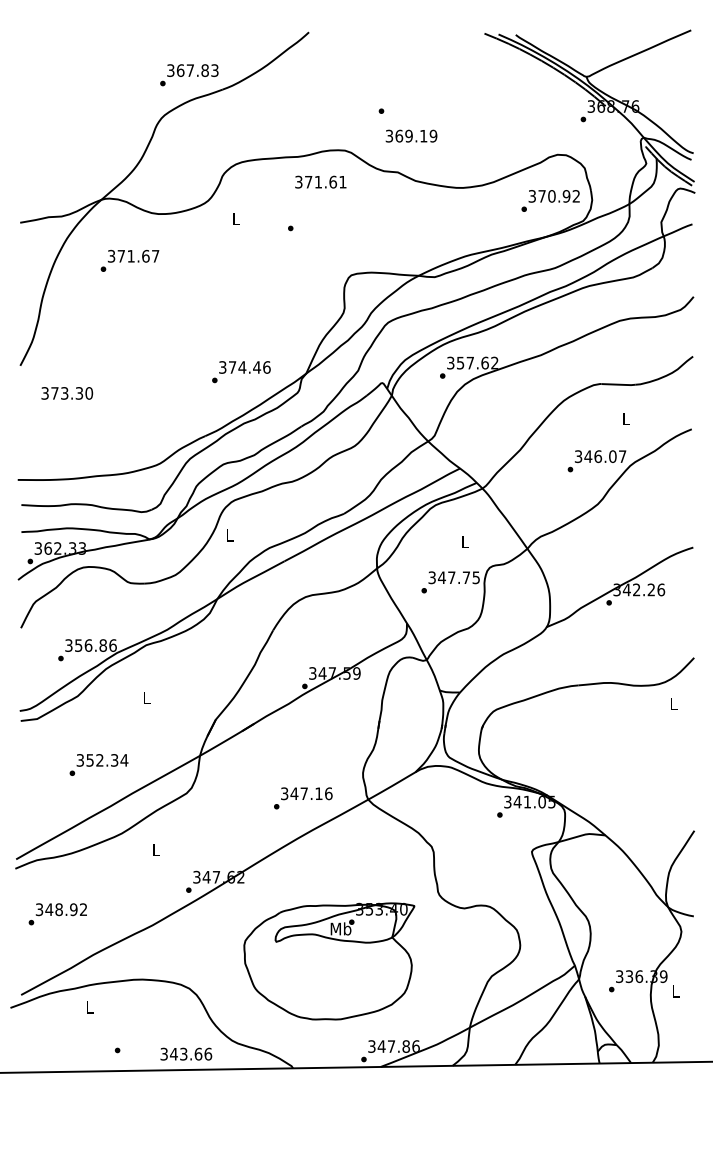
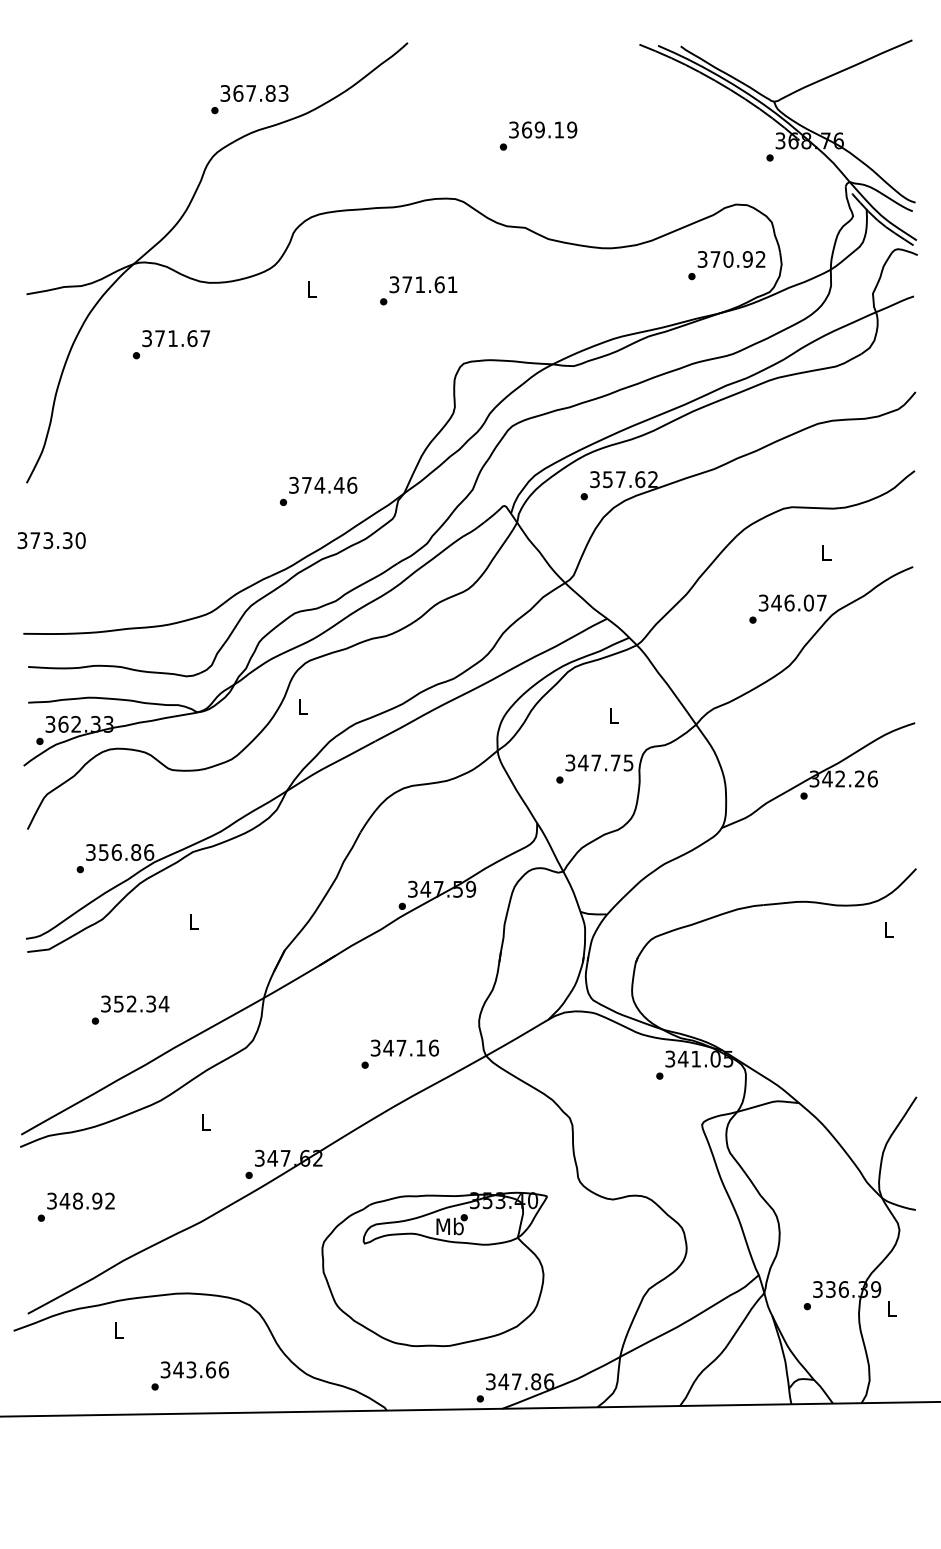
text: (411, 135) -> (543, 129), moved
text: (320, 181) -> (423, 284), moved
text: (67, 393) -> (51, 540), moved
text: (186, 1053) -> (194, 1369), moved

